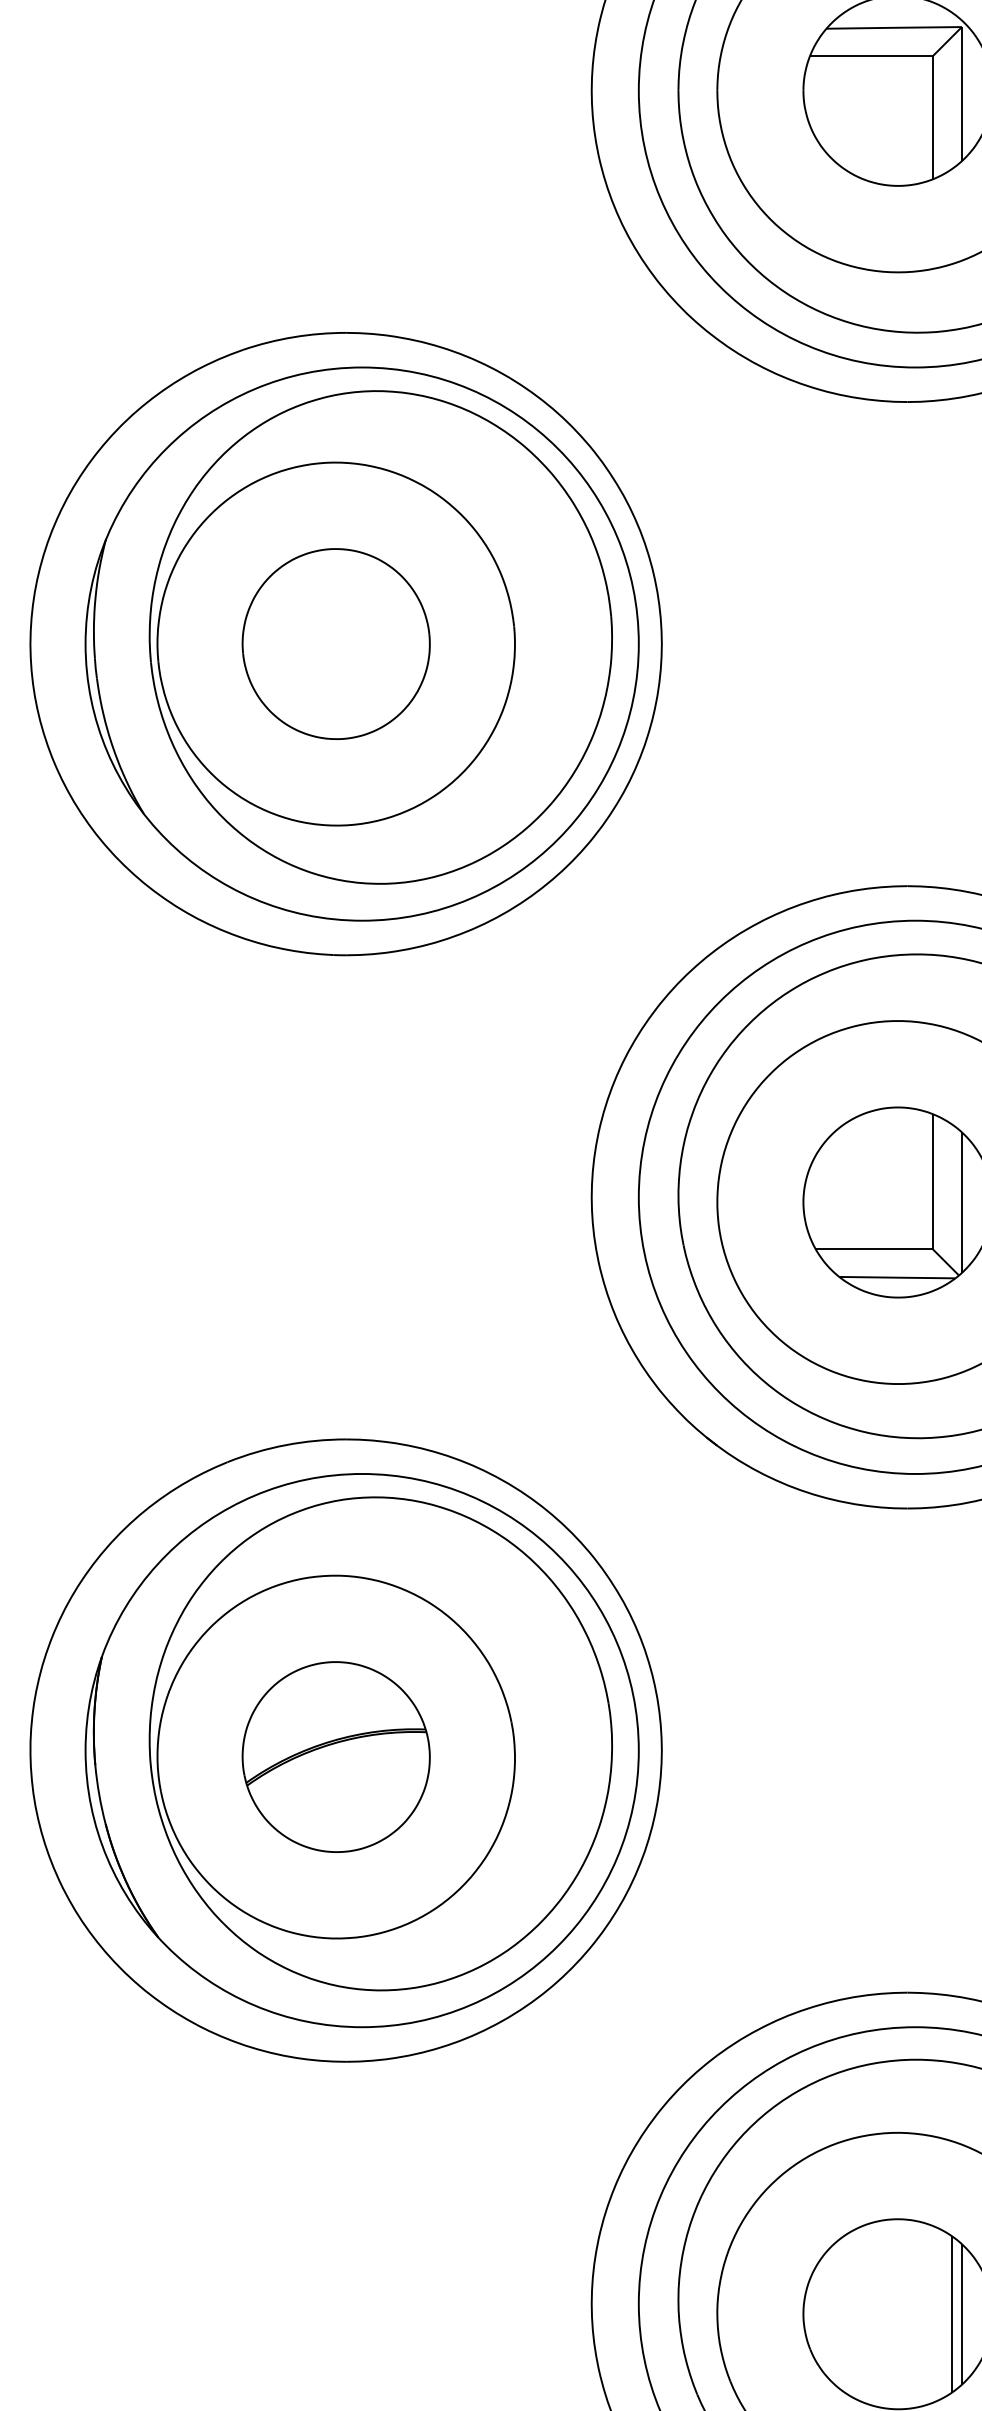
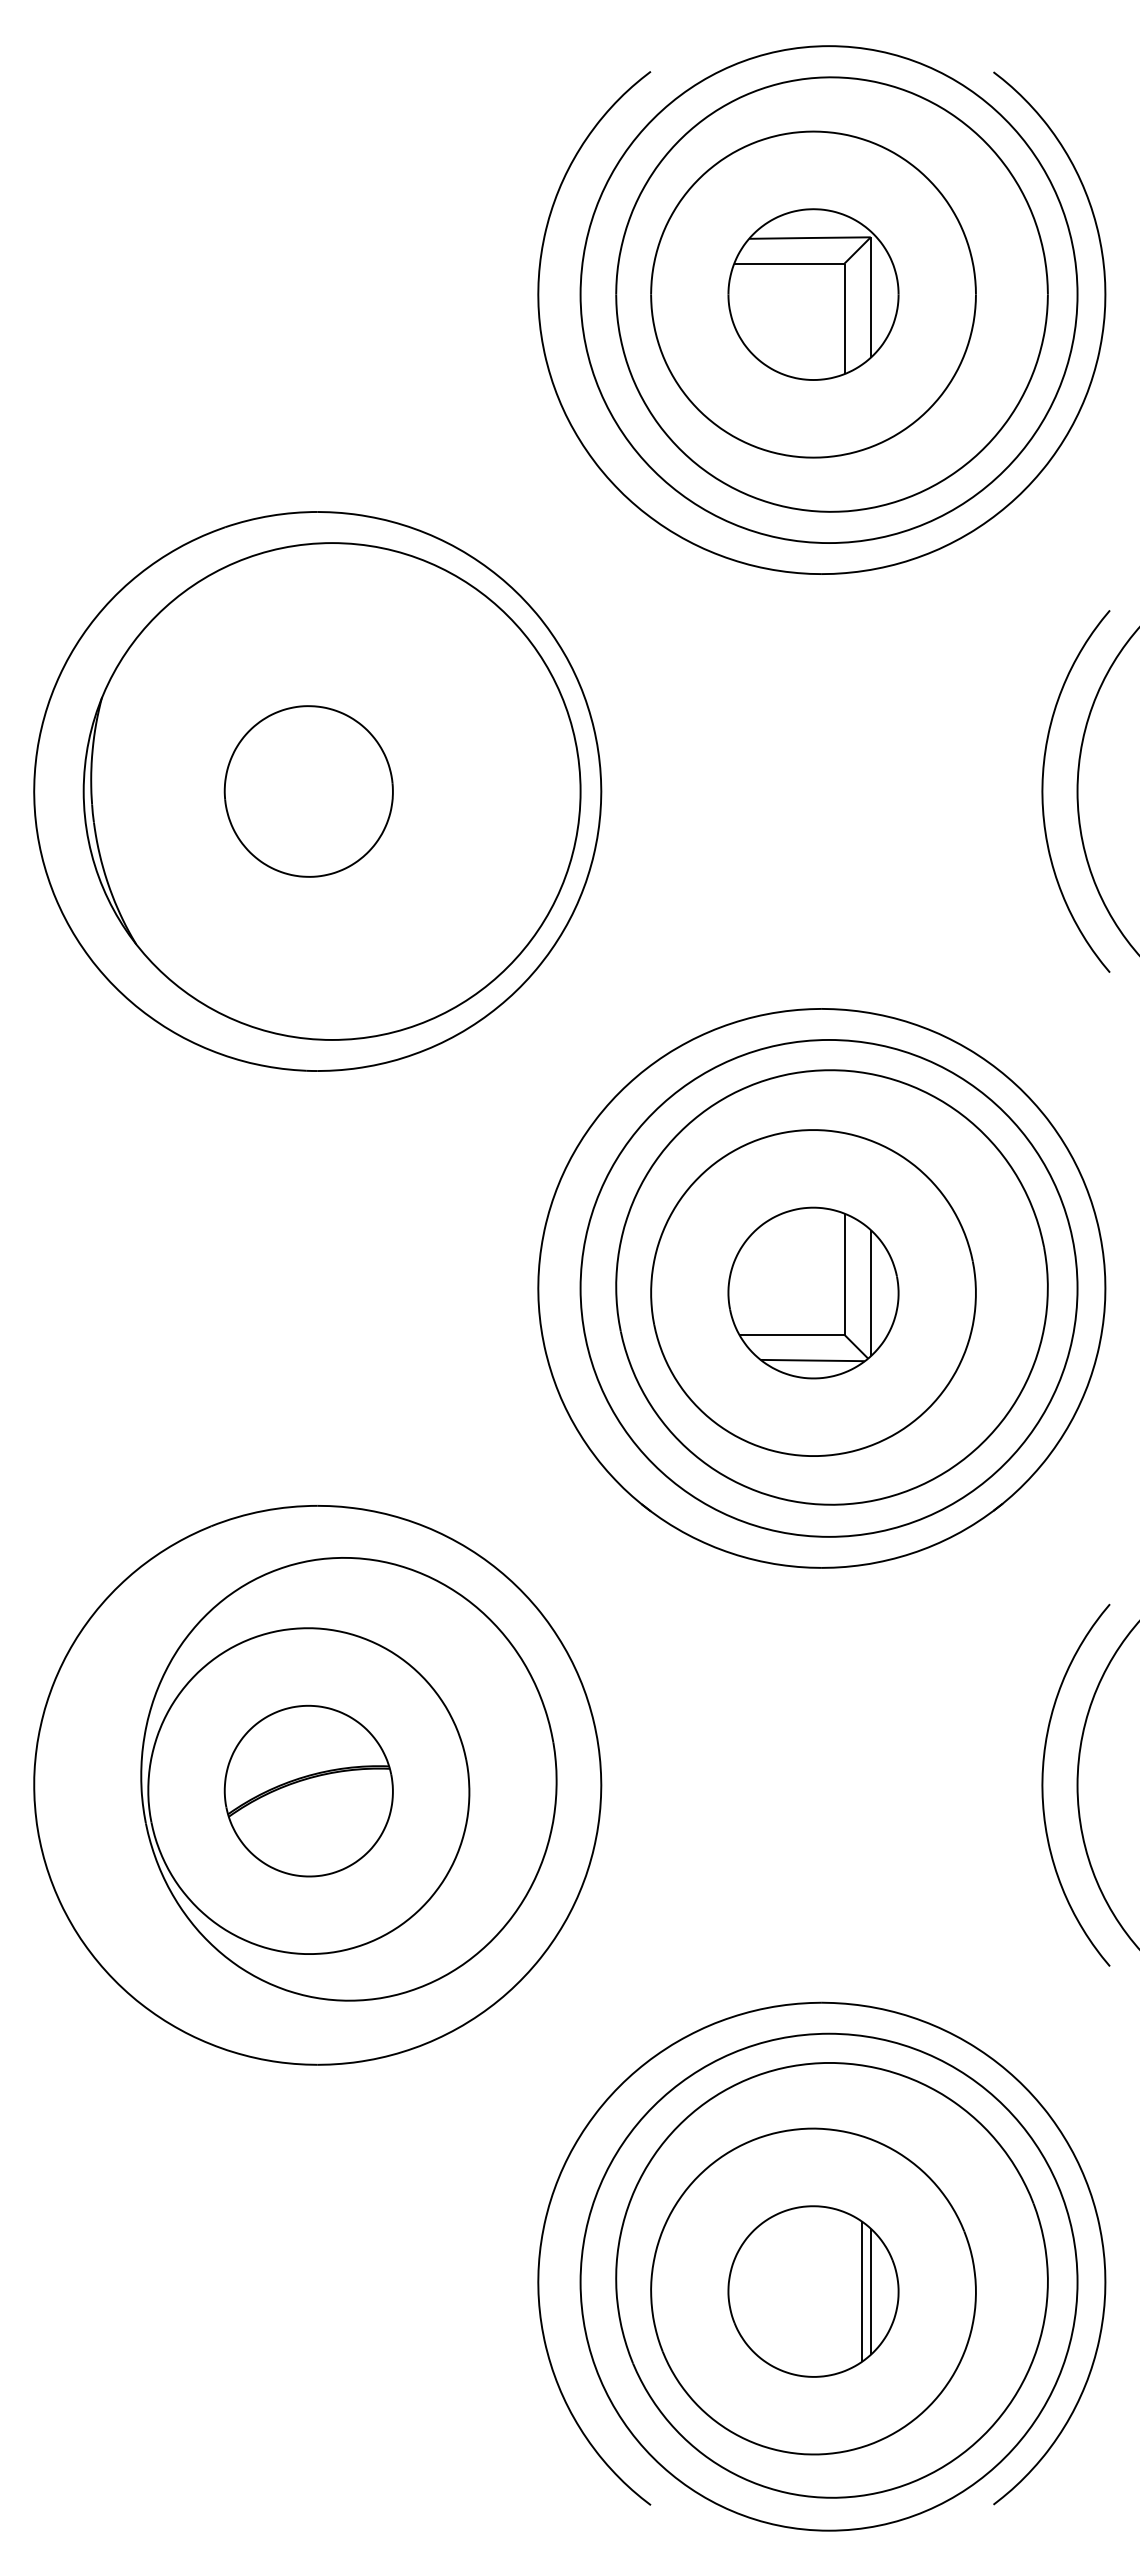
part: (380, 637) -> (348, 785), removed
part: (361, 1750) -> (331, 1785), removed

